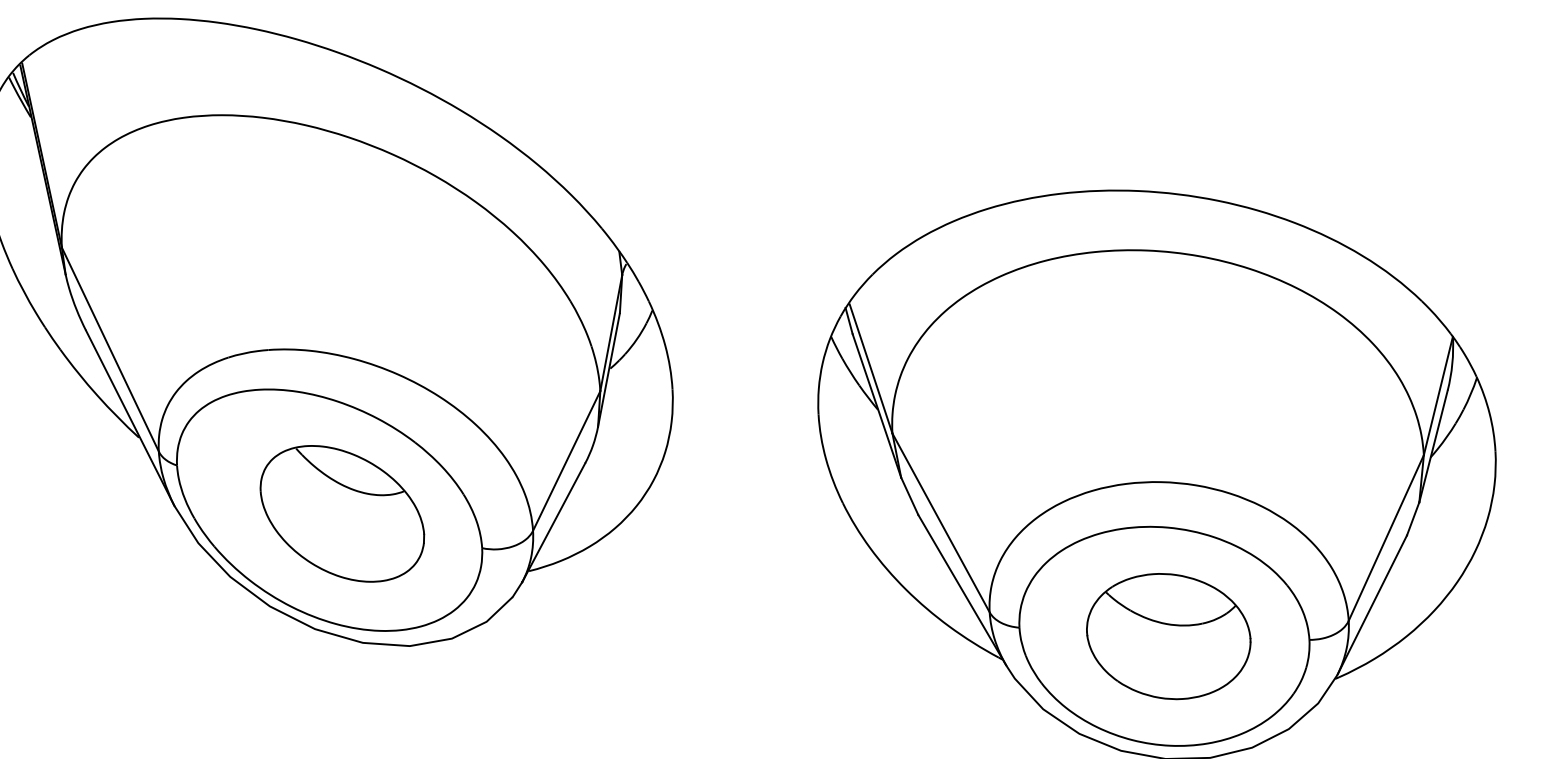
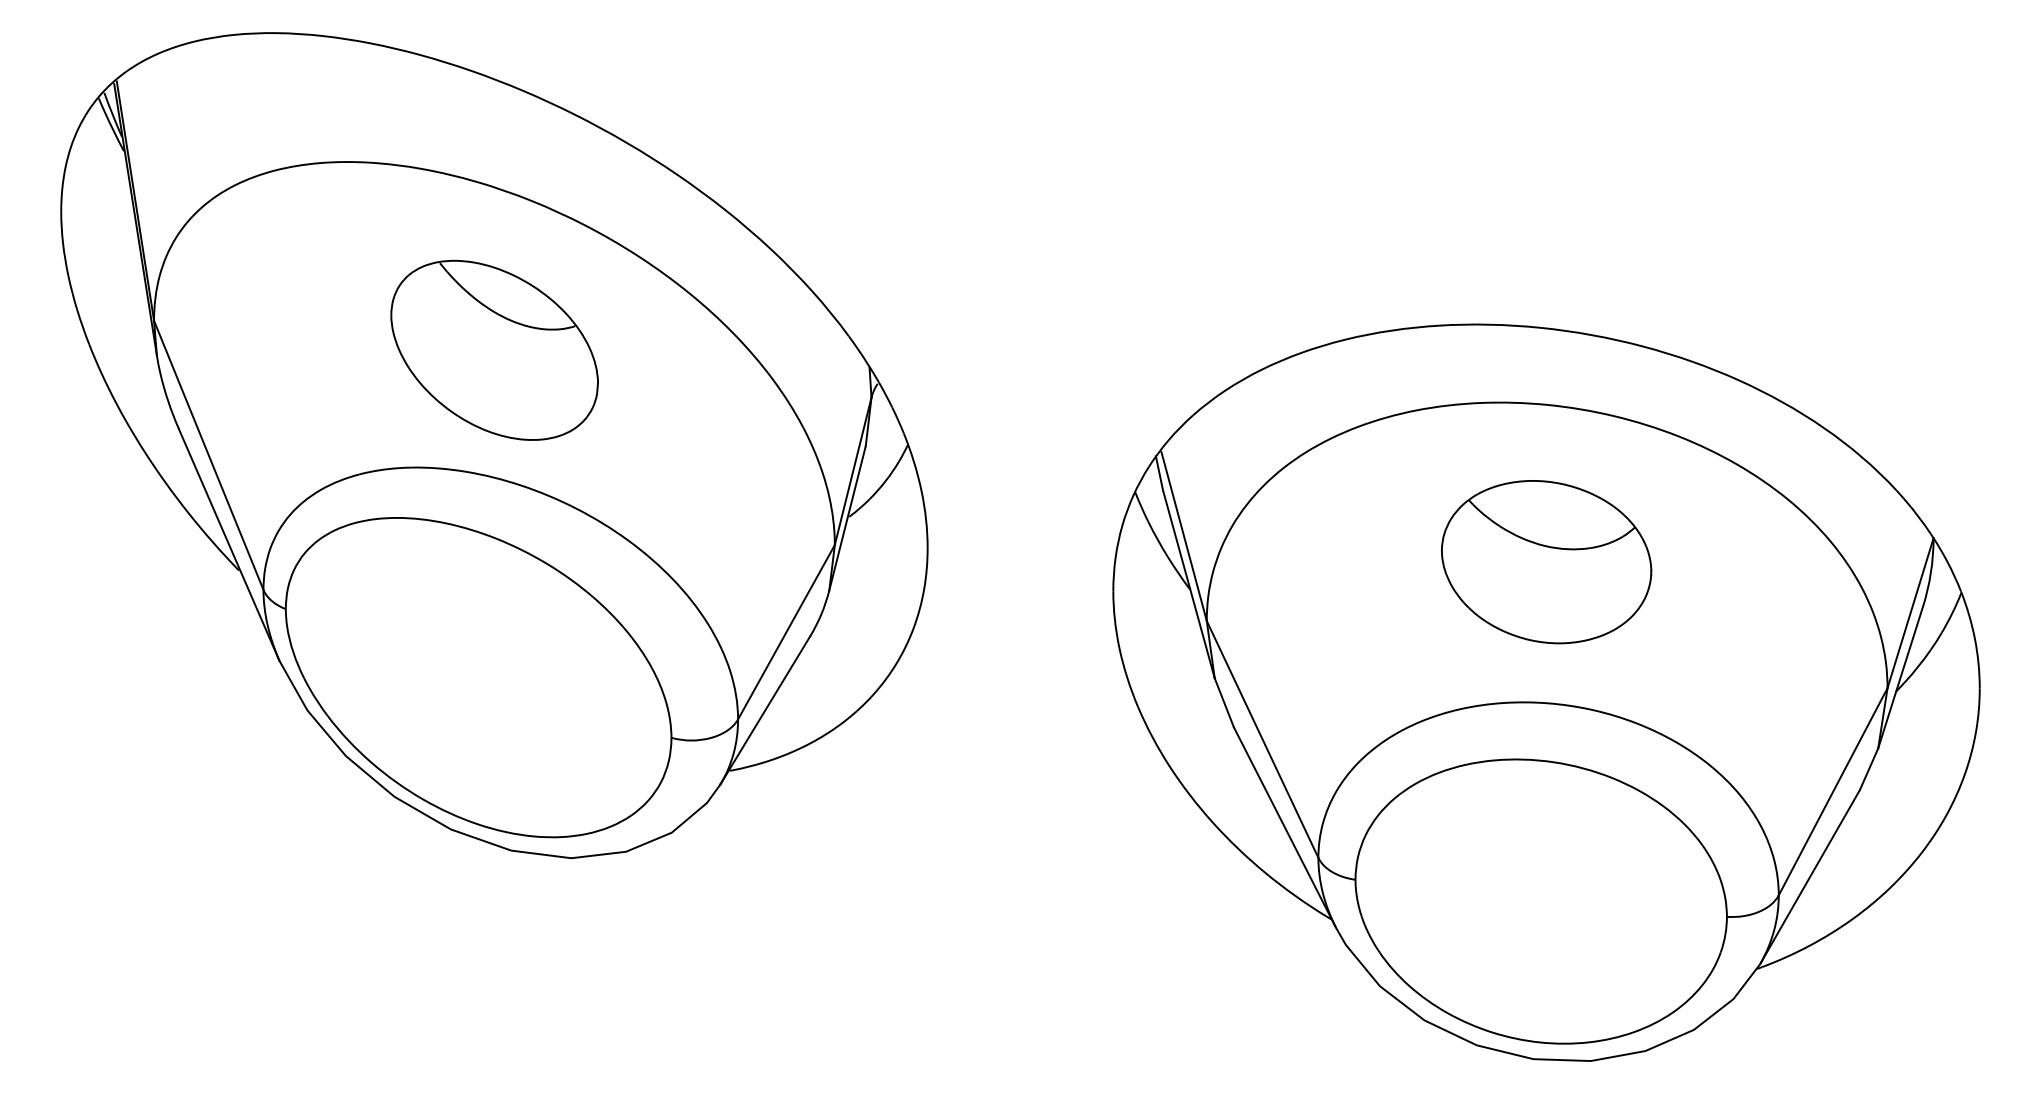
part: (342, 513) -> (494, 349), moved
part: (1168, 636) -> (1546, 562), moved

